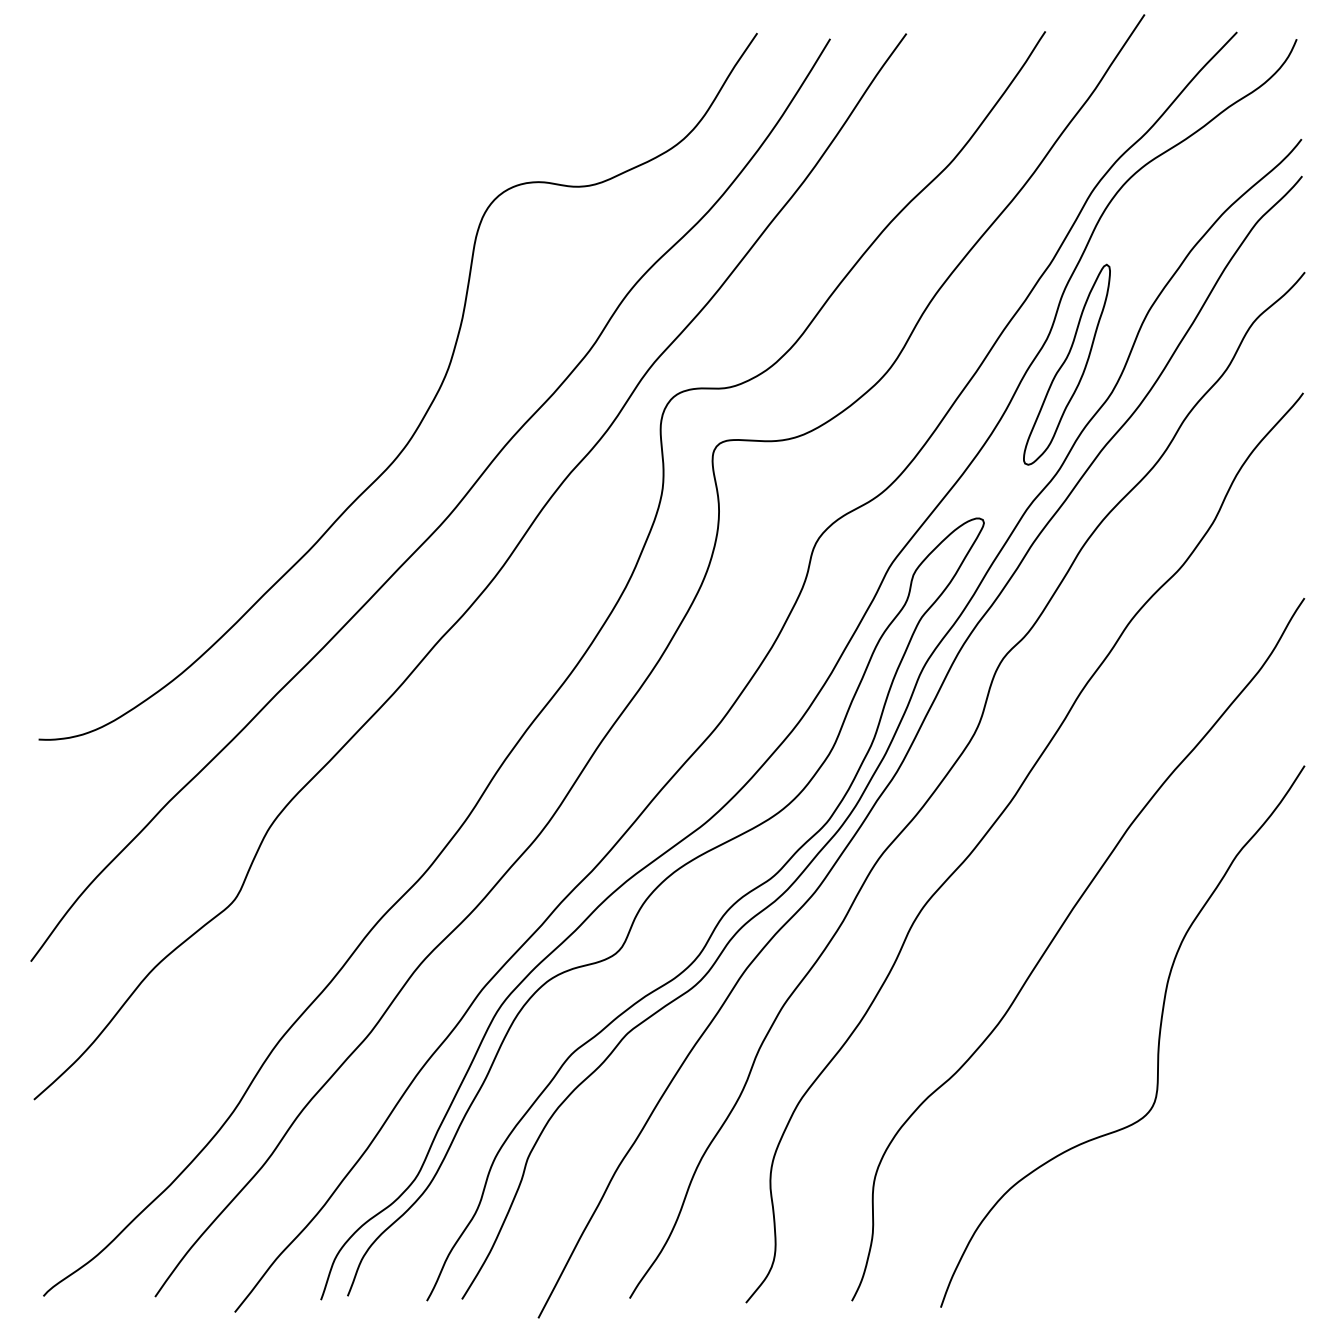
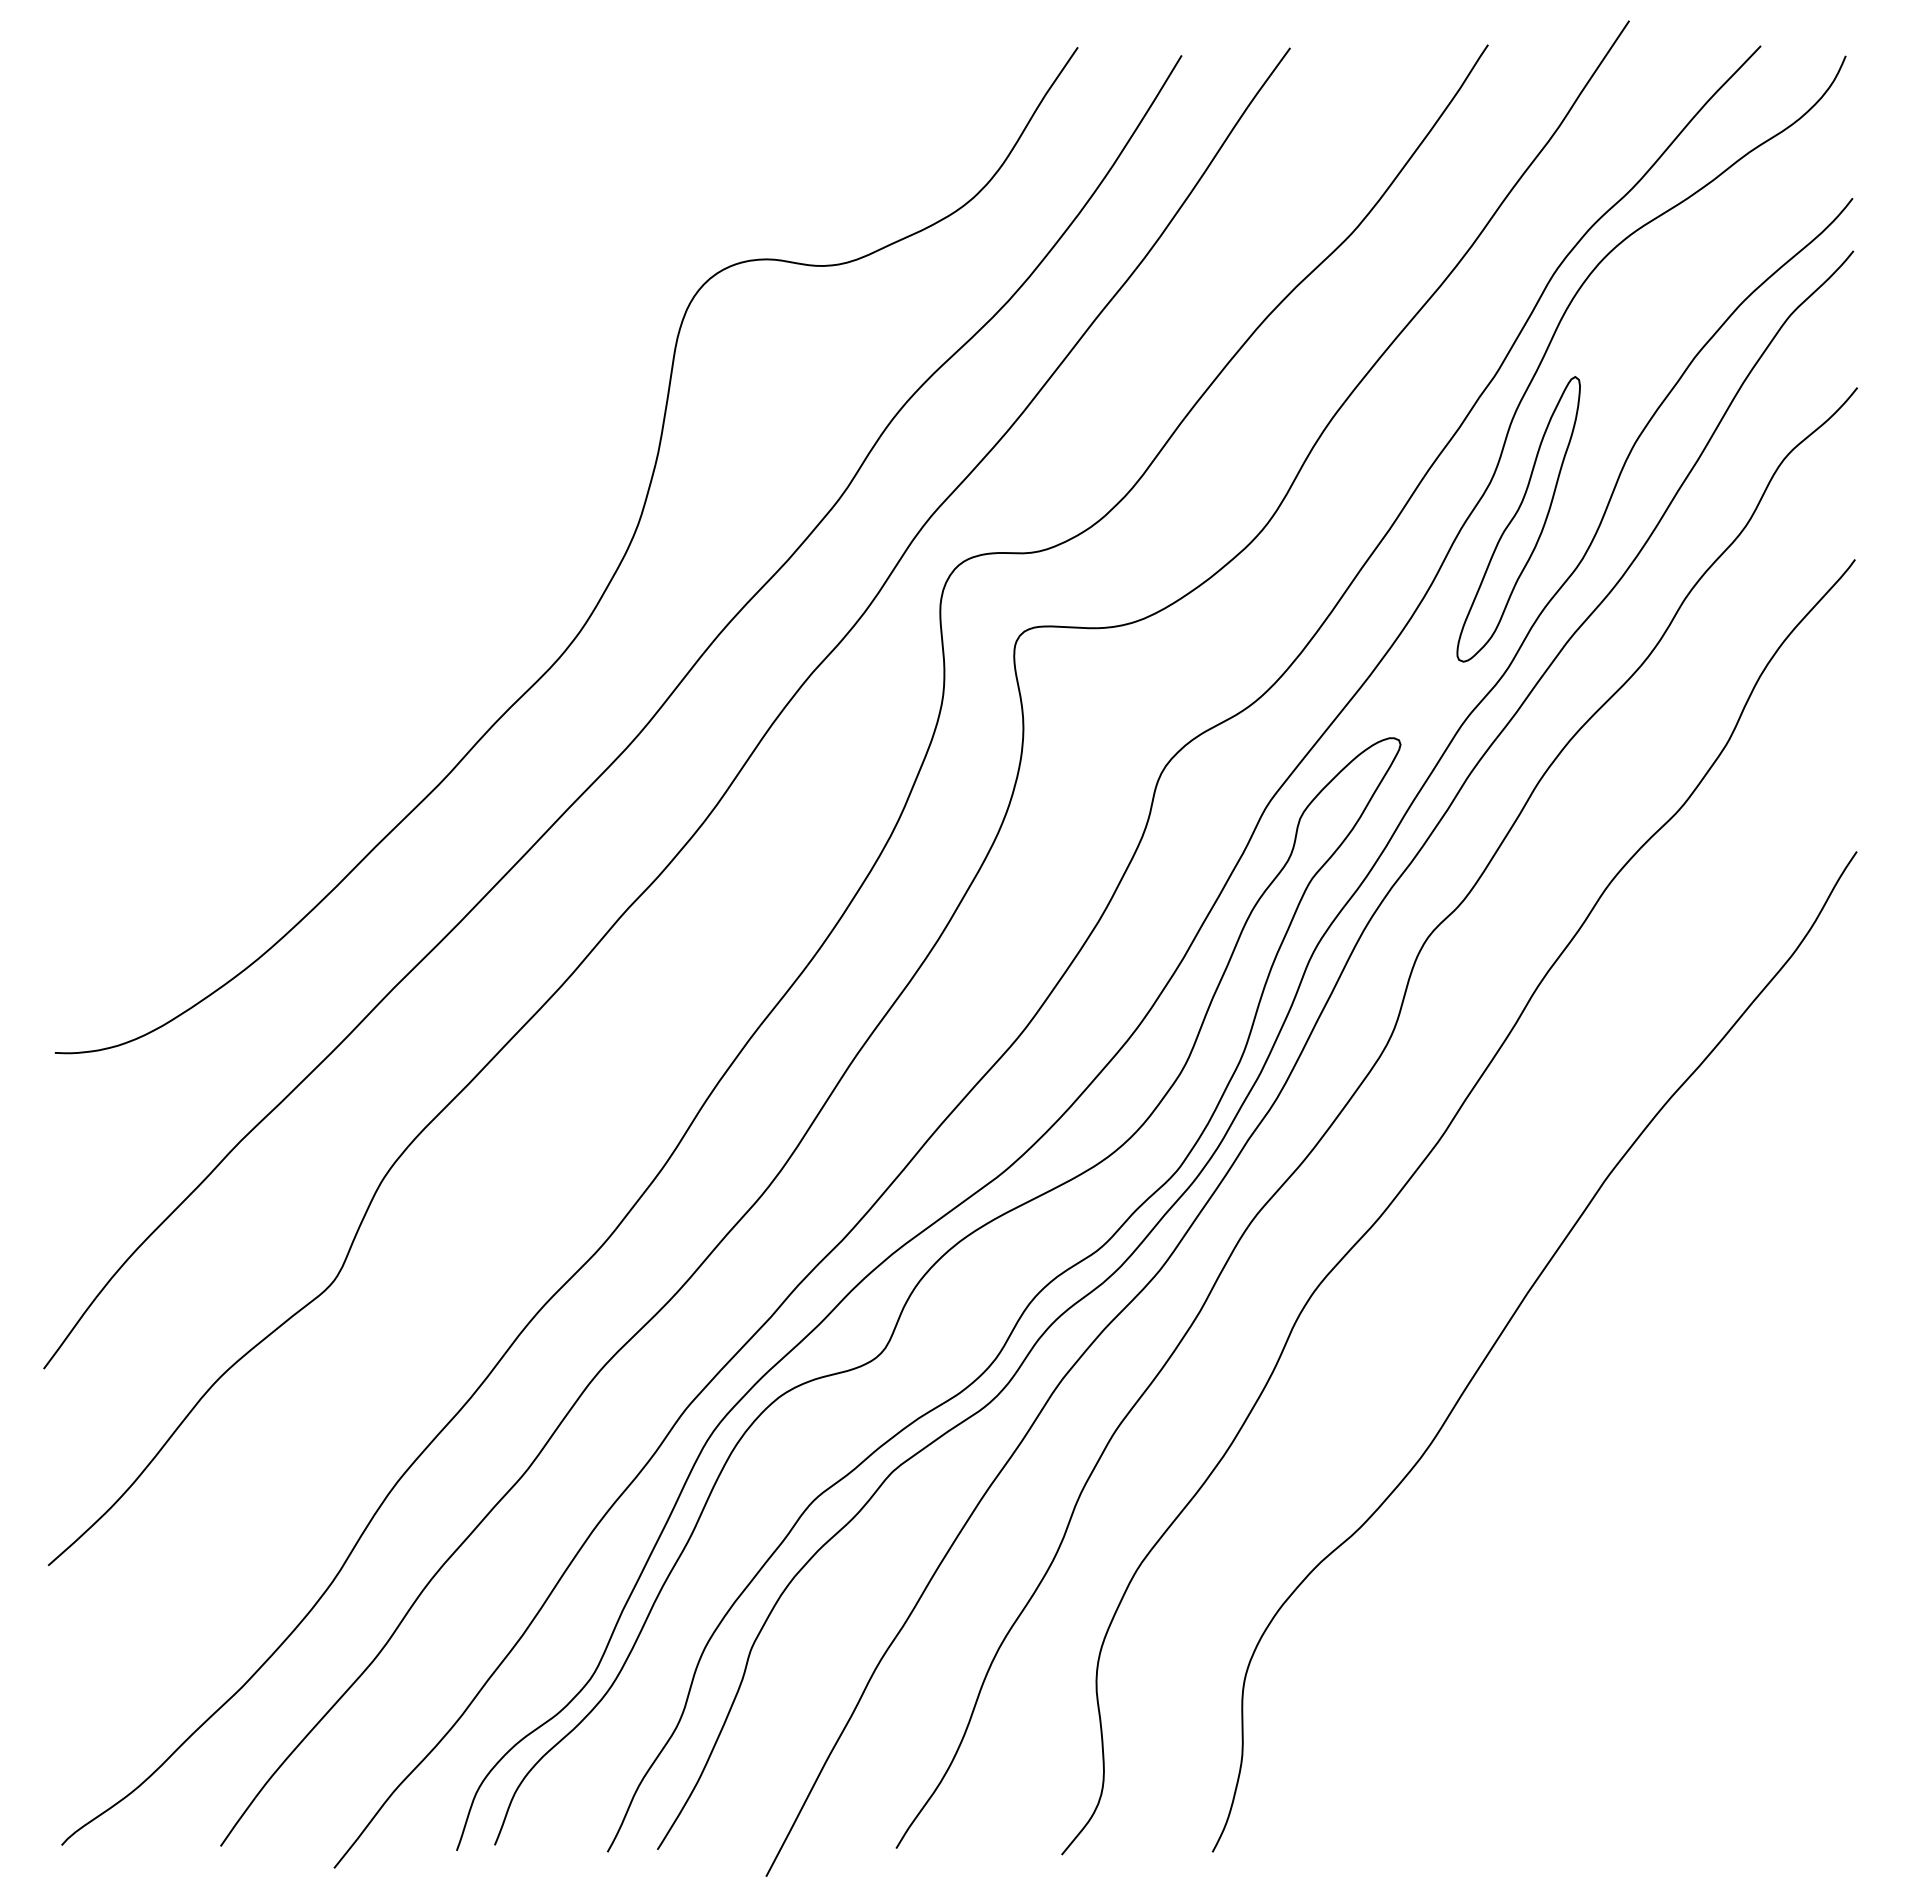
curve: (1158, 1042) -> (1648, 1483), removed

